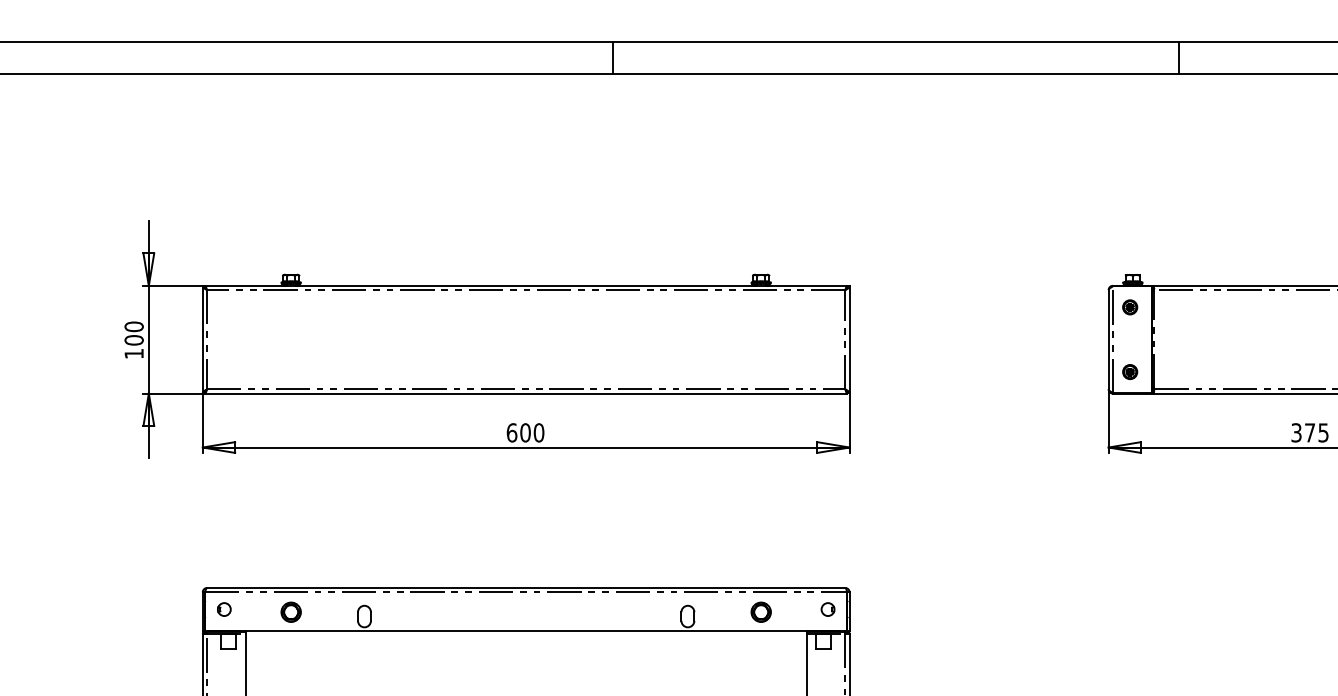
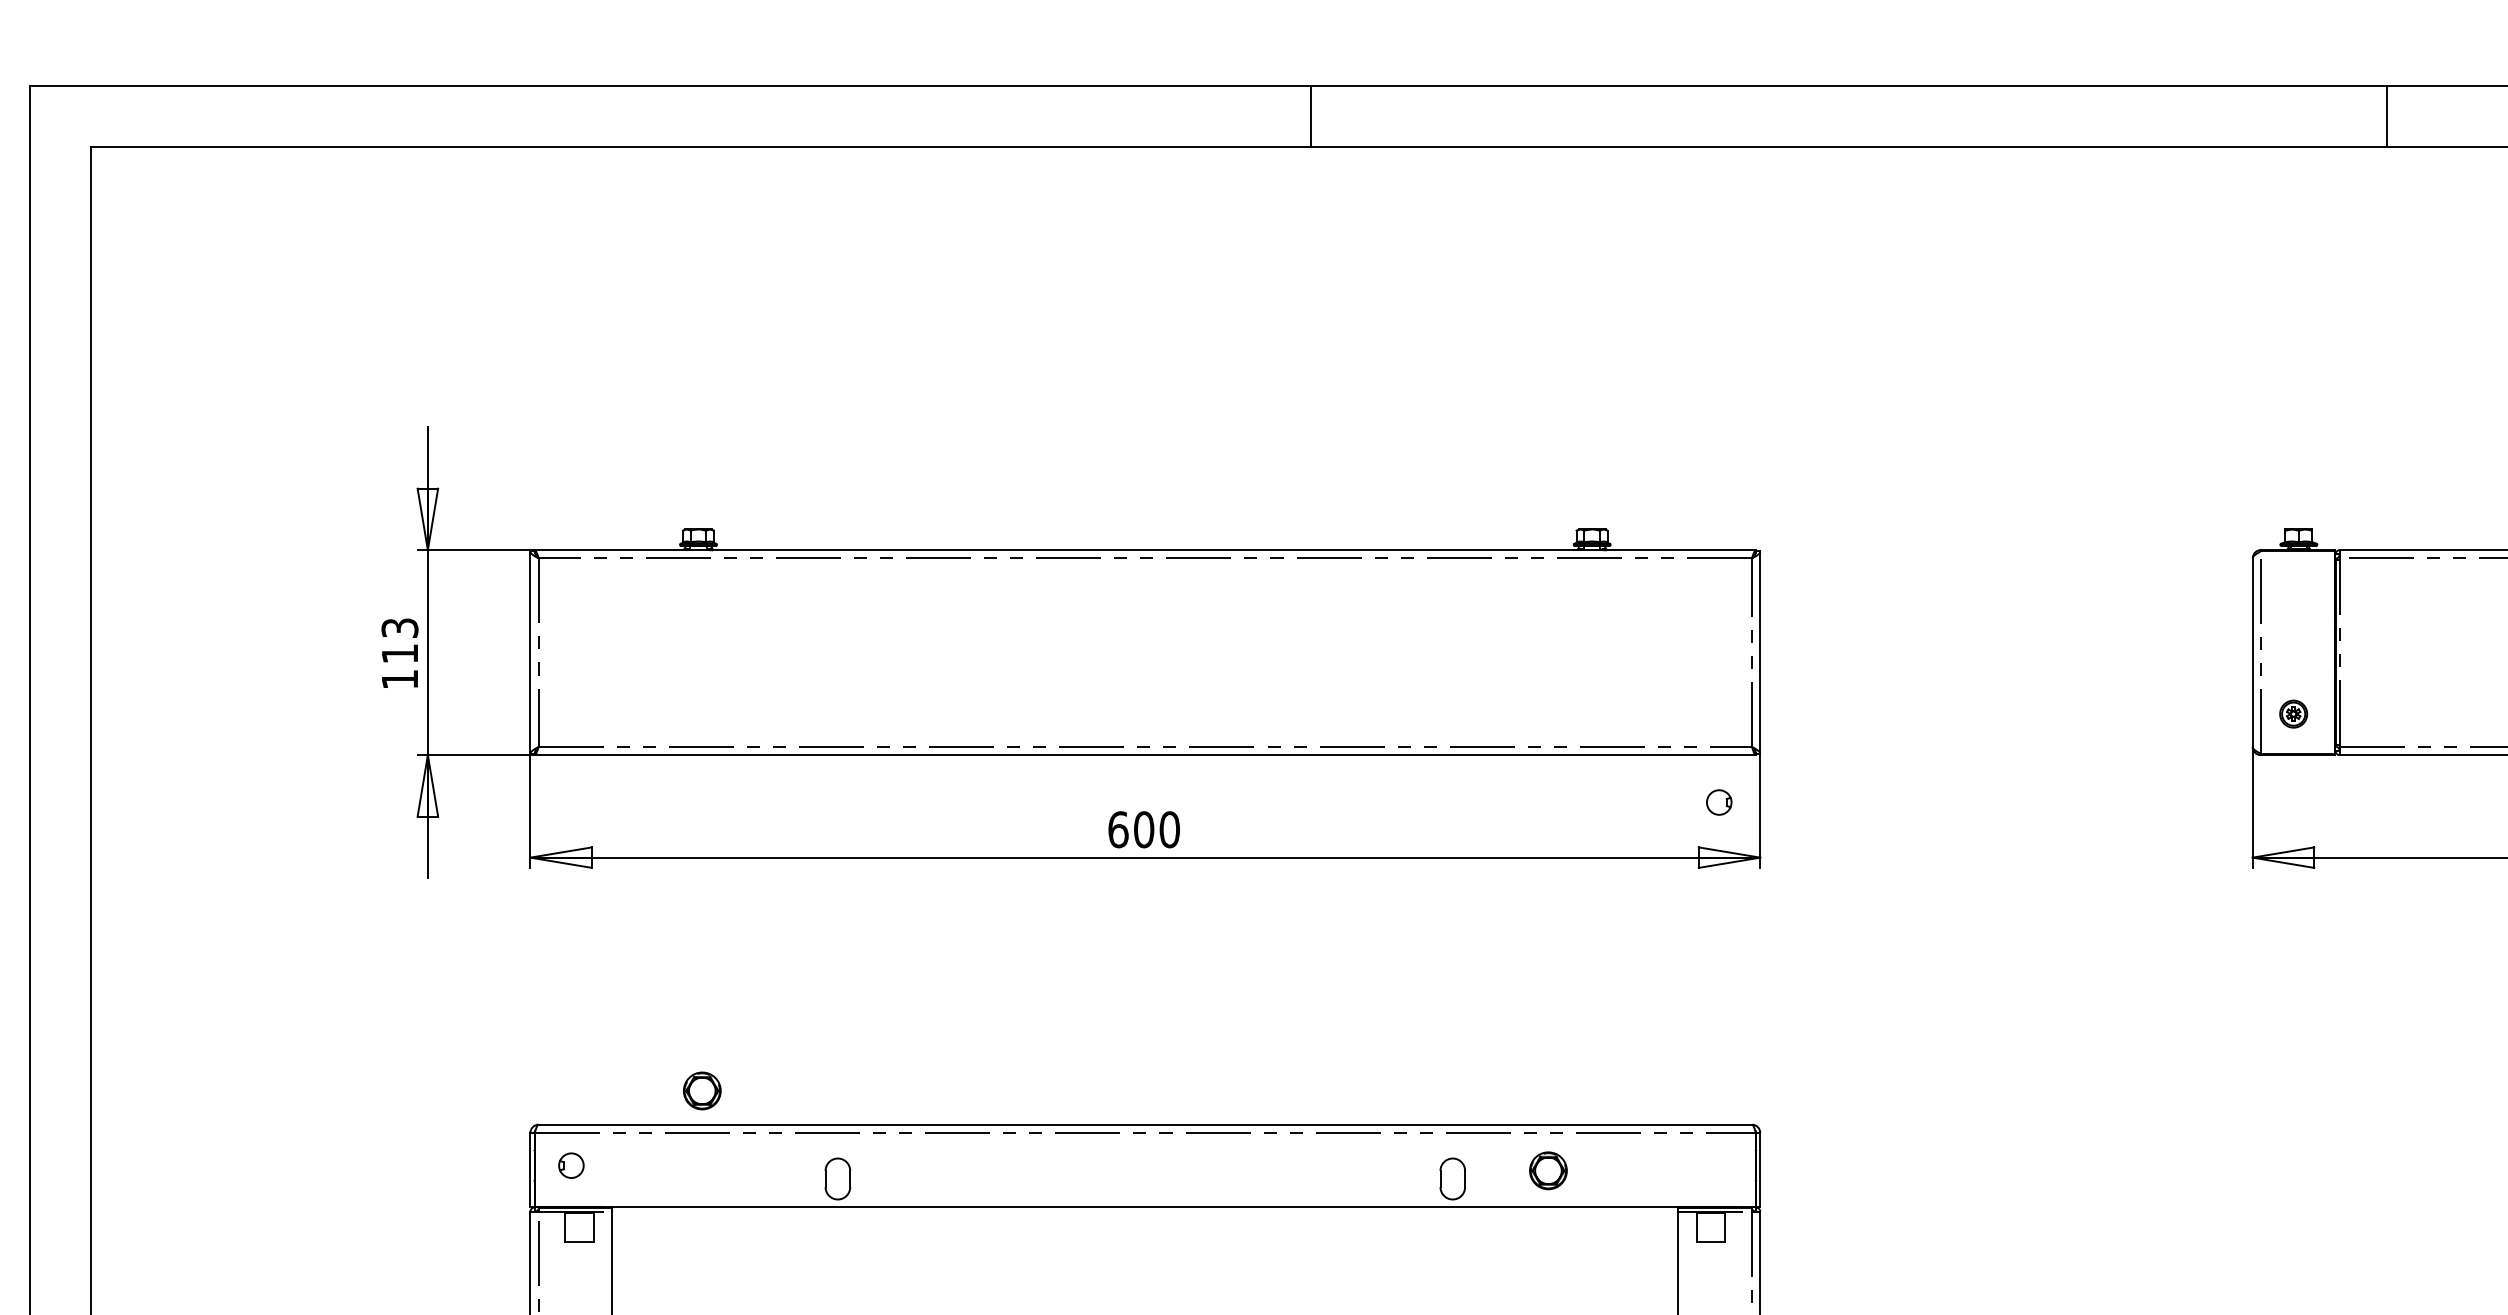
part: (1130, 307) -> (2294, 591), removed
text: (133, 333) -> (398, 640), 100 -> 113
part: (827, 609) -> (1718, 802), moved
part: (290, 611) -> (701, 1089), moved
part: (760, 611) -> (1547, 1169), moved

